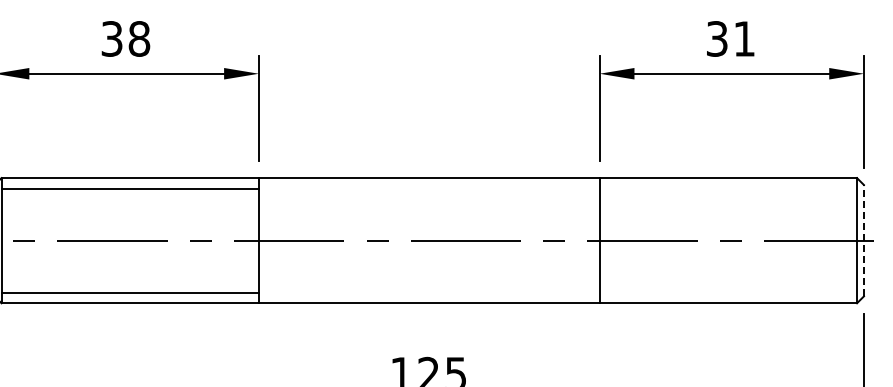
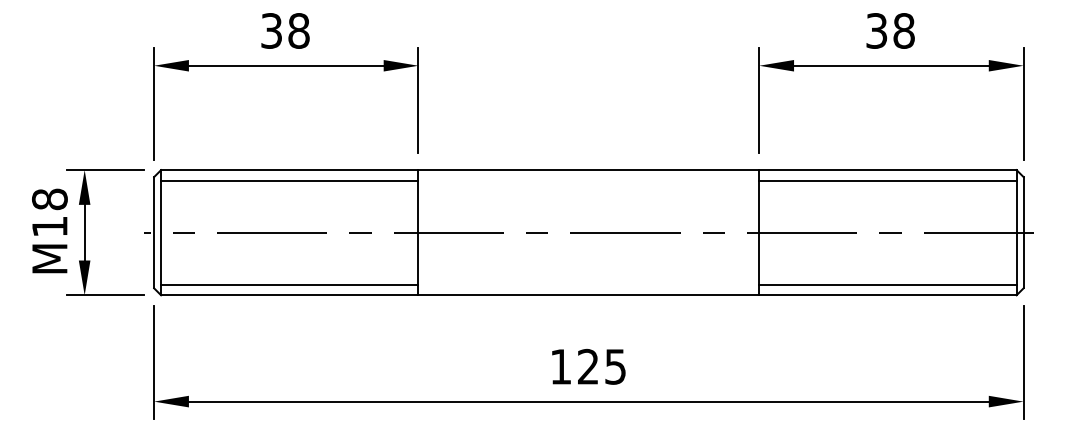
text: (743, 38) -> (903, 30), 31 -> 38
line: (727, 188) -> (887, 180), added
line: (863, 240) -> (1023, 232), dashed -> solid
line: (727, 292) -> (887, 284), added

